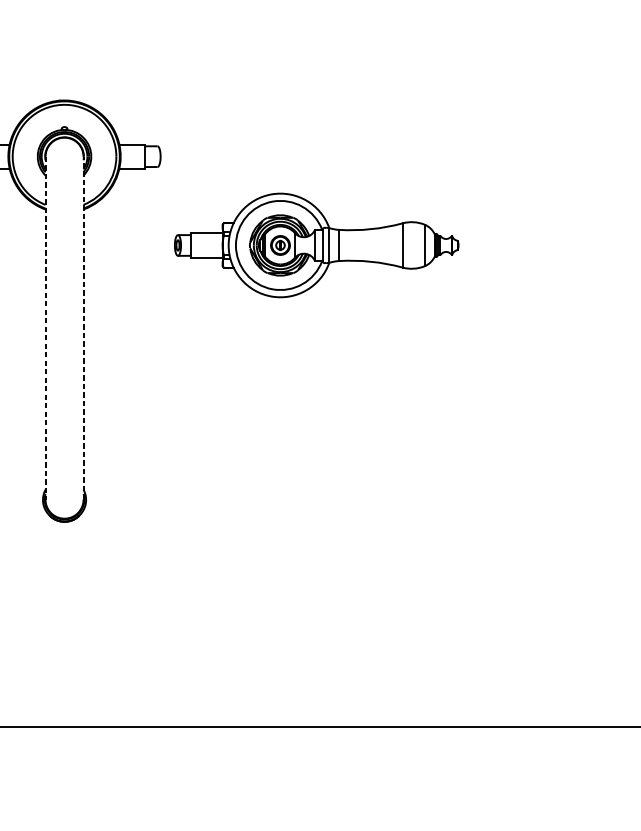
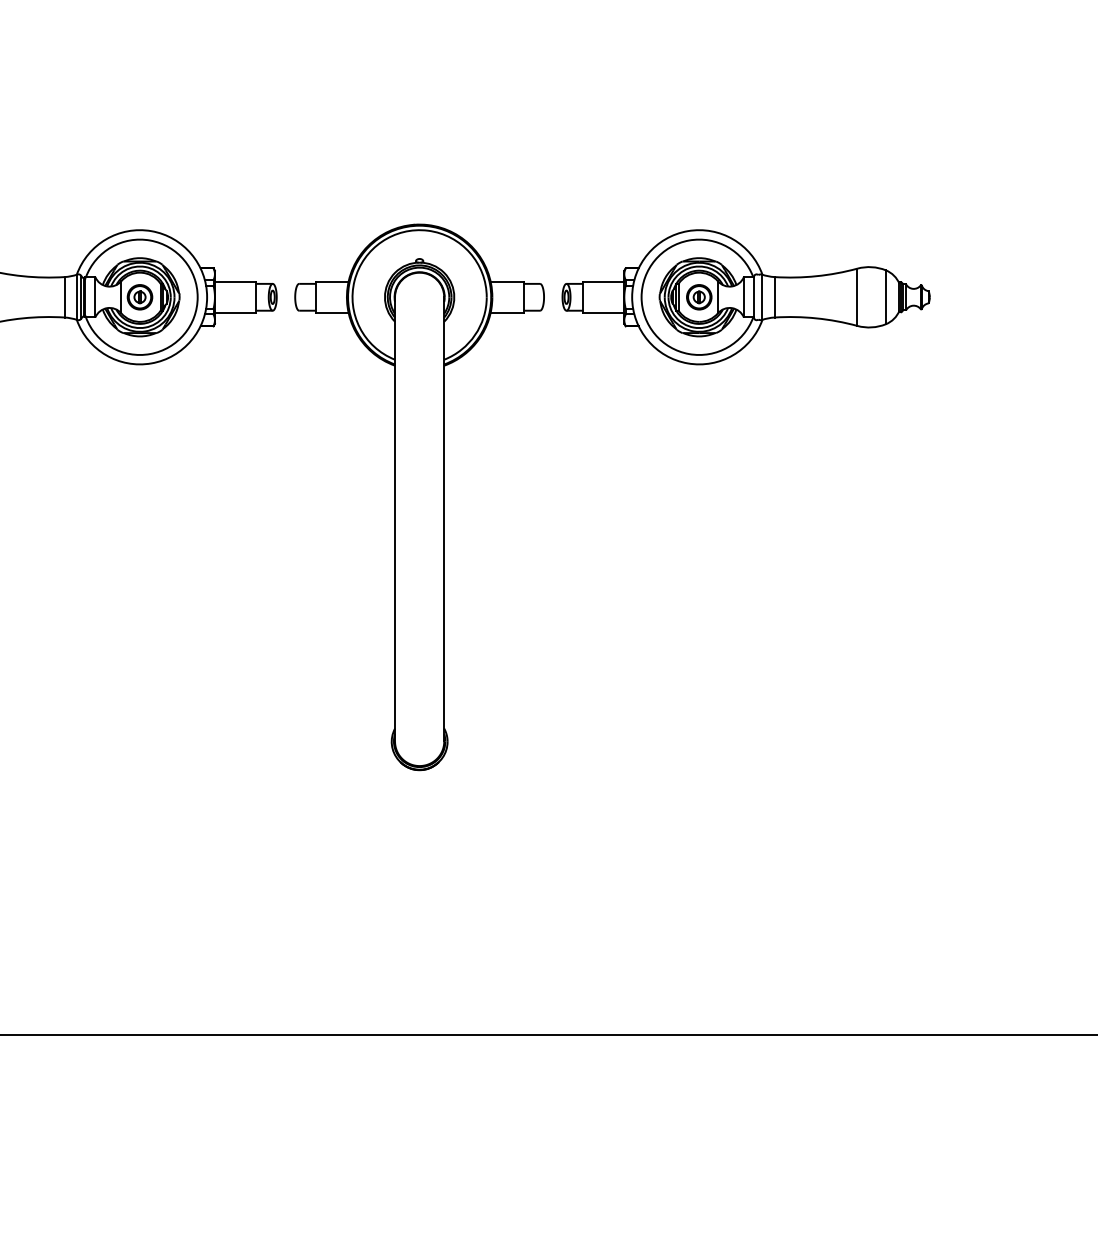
part: (316, 245) -> (745, 297), moved
line: (83, 327) -> (444, 518), dashed -> solid
line: (45, 328) -> (395, 519), dashed -> solid

